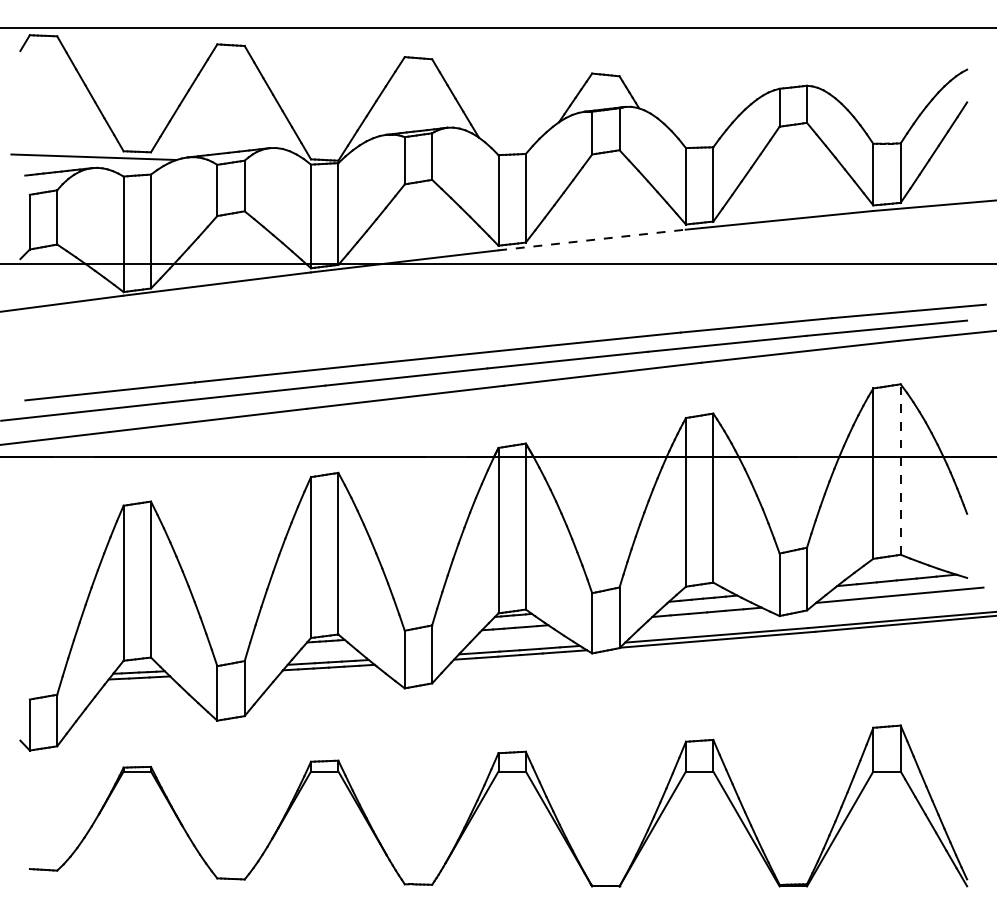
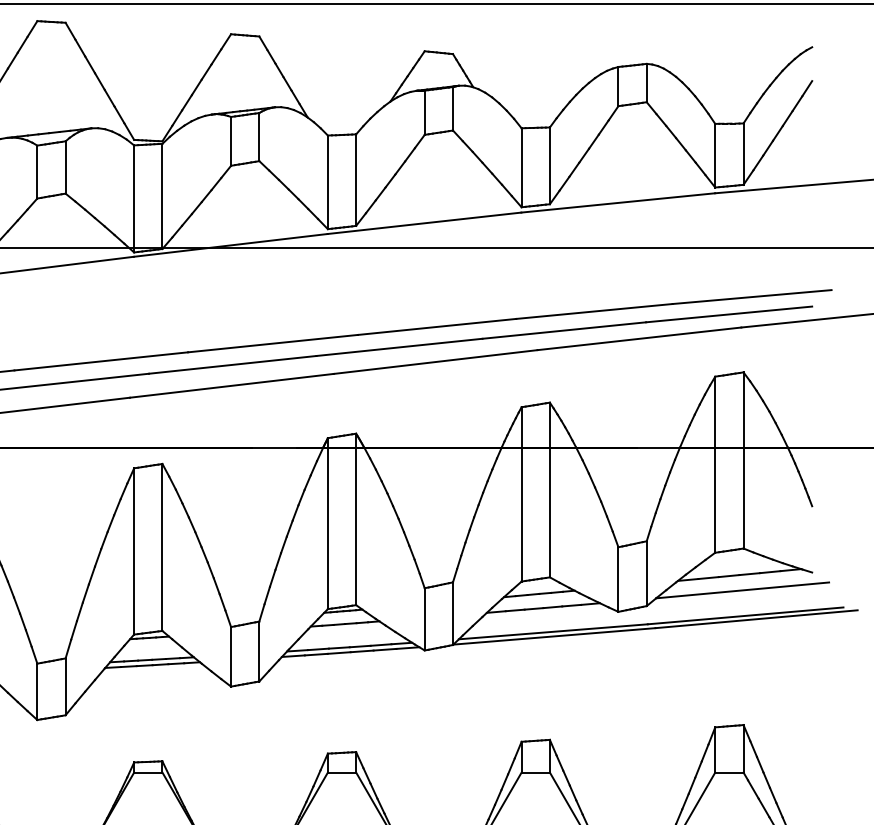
line: (592, 239) -> (425, 222), dashed -> solid
line: (900, 469) -> (743, 460), dashed -> solid

